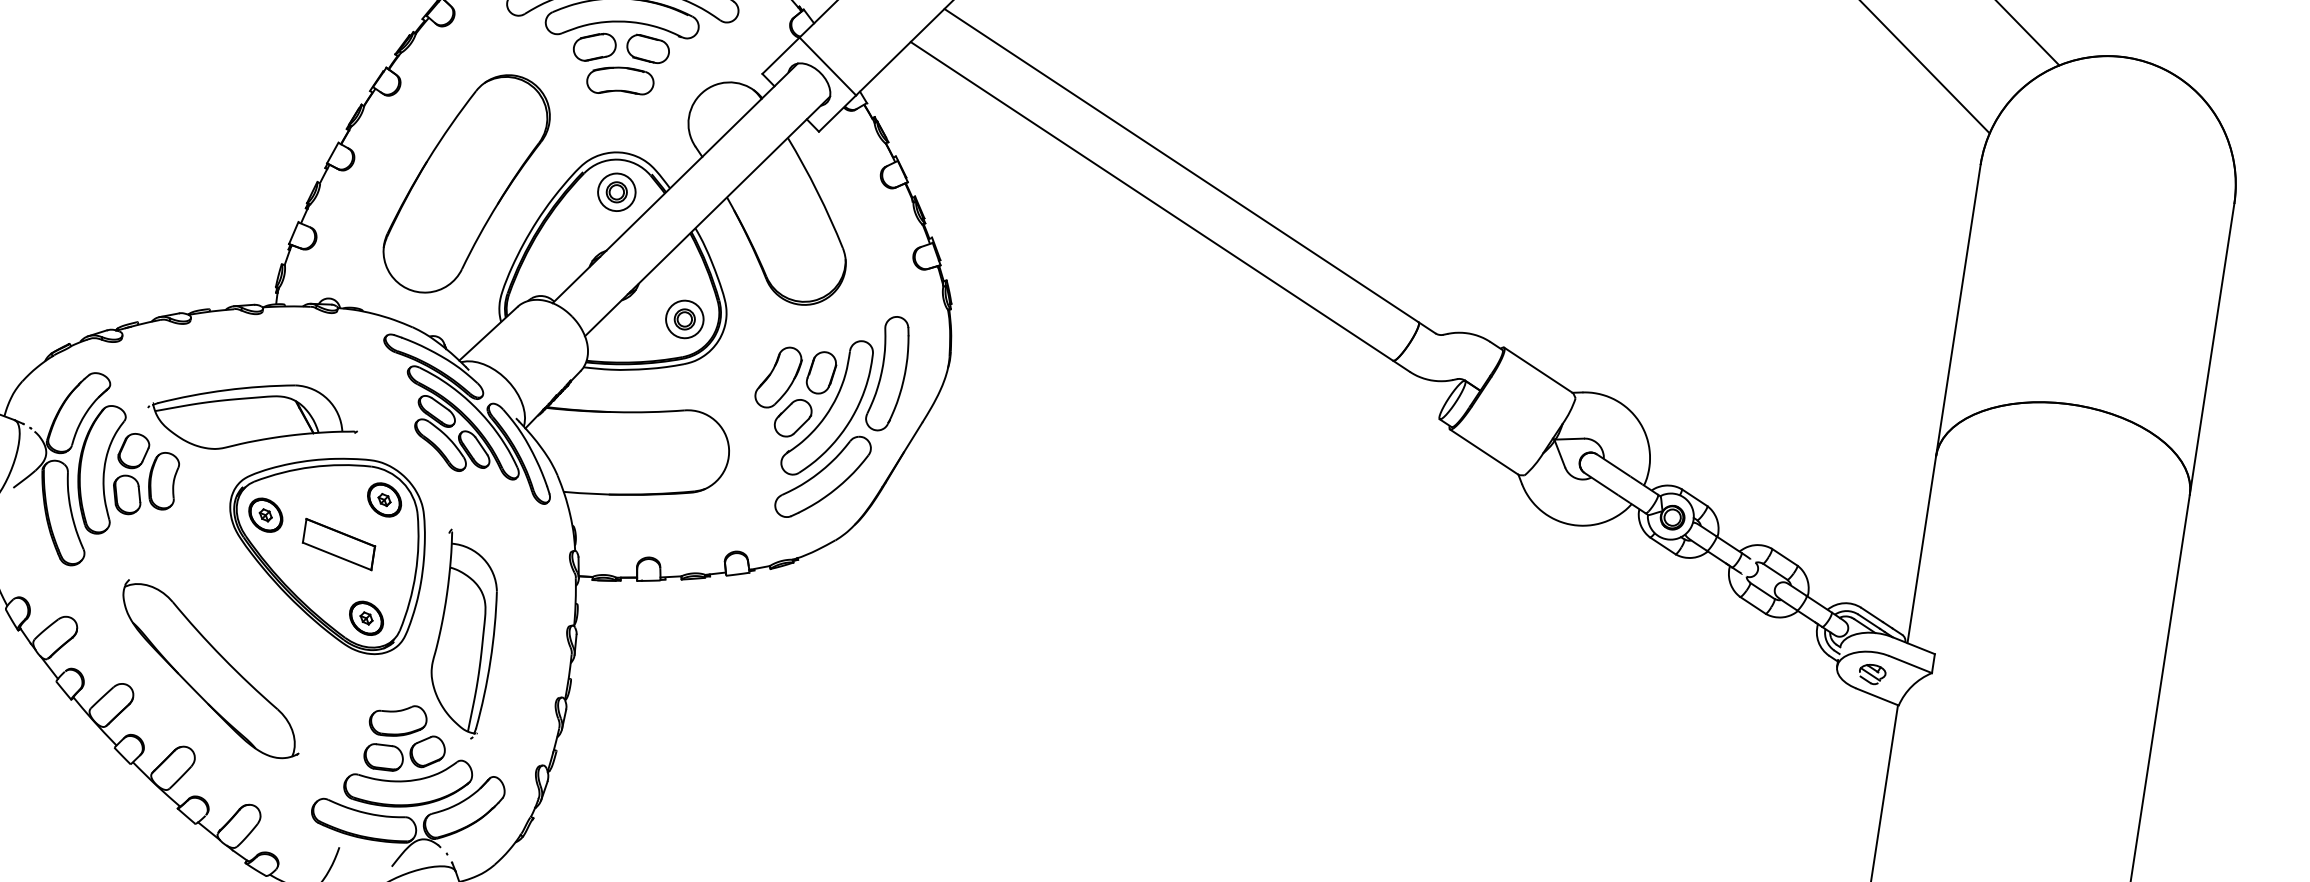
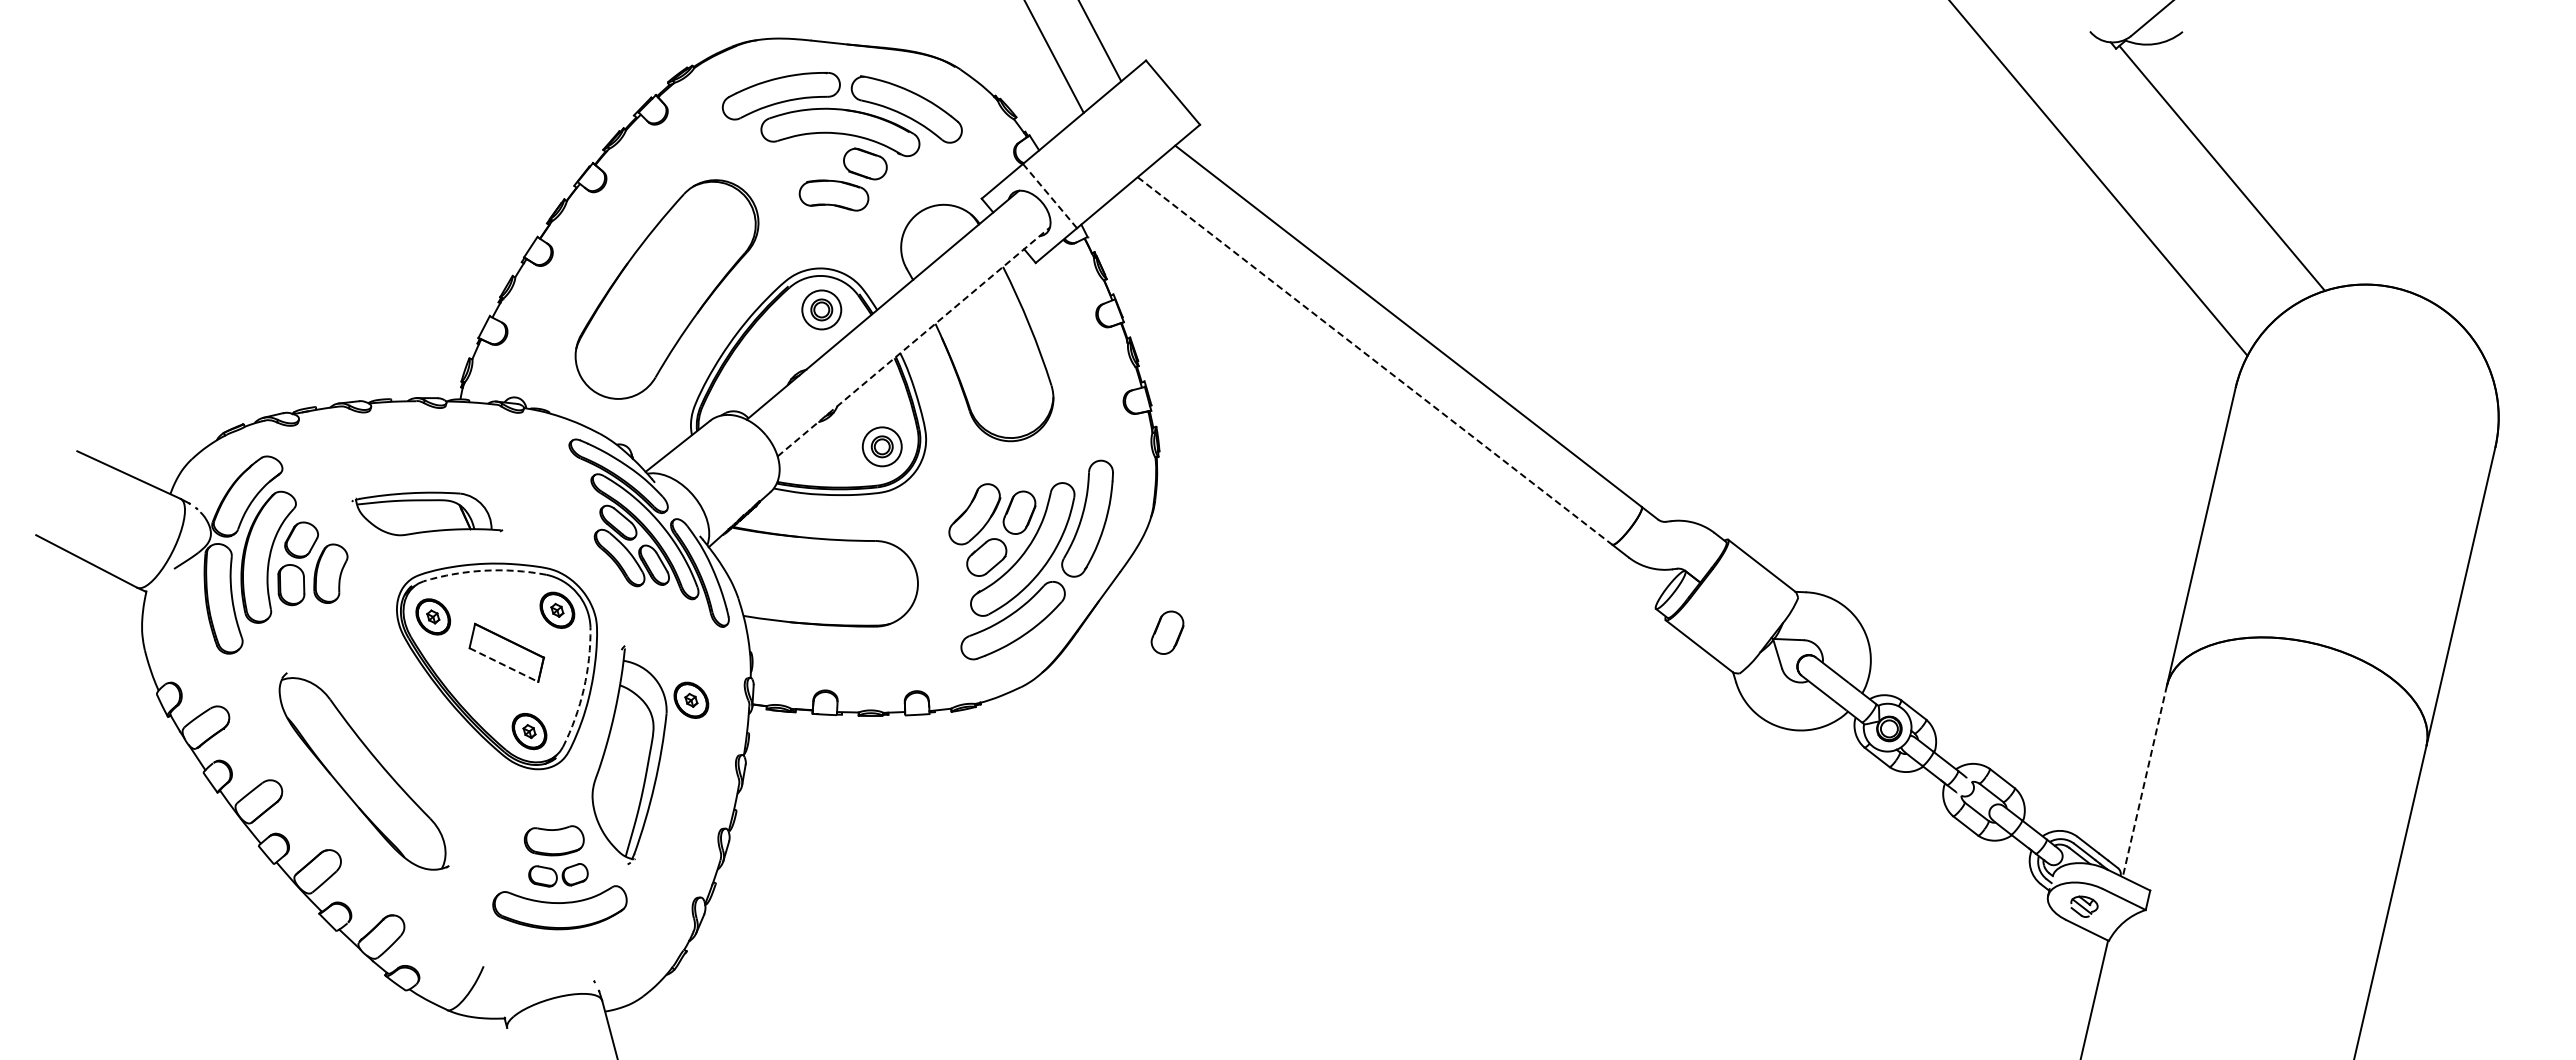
part: (594, 46) -> (810, 157), removed
line: (828, 66) -> (1050, 196), solid -> dashed
line: (1152, 201) -> (1375, 361), solid -> dashed
line: (707, 216) -> (913, 341), solid -> dashed
part: (252, 416) -> (427, 513), size x0.7
arc: (311, 466) -> (484, 570), solid -> dashed
part: (972, 477) -> (1167, 632), added
line: (1921, 549) -> (2144, 781), solid -> dashed
line: (337, 556) -> (504, 665), solid -> dashed
arc: (415, 573) -> (583, 688), solid -> dashed
part: (519, 575) -> (691, 699), added
part: (404, 754) -> (558, 875), size x0.7
part: (409, 823) -> (558, 947), removed

